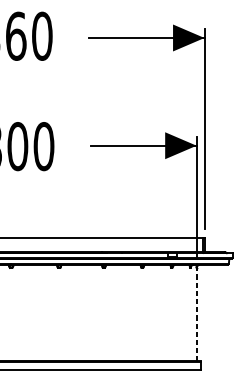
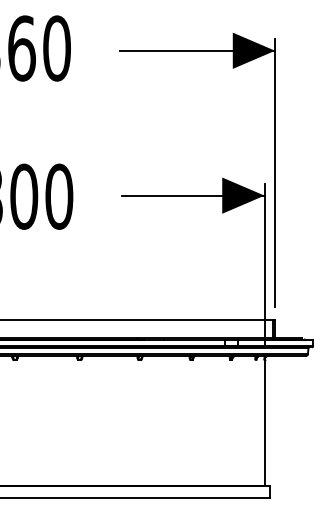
line: (196, 315) -> (264, 423), dashed -> solid

